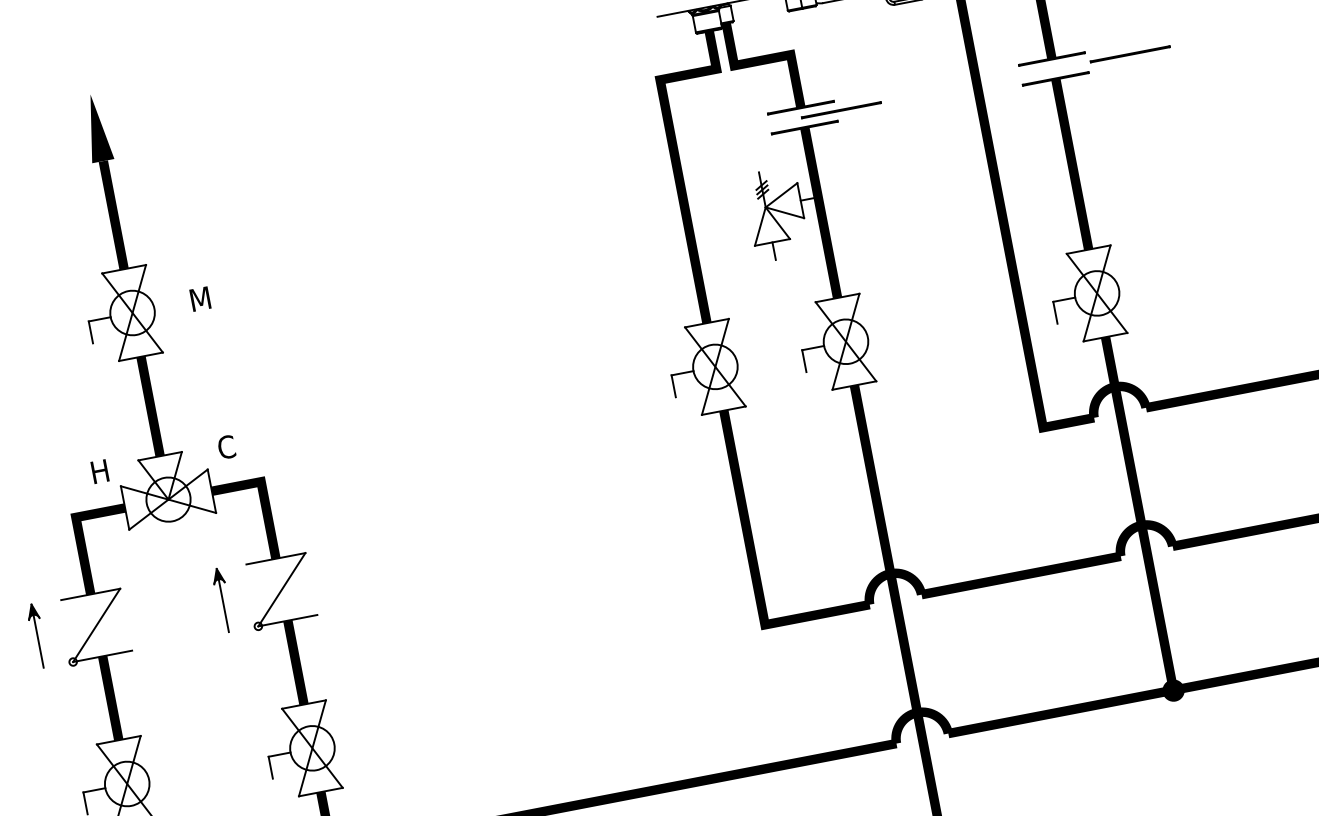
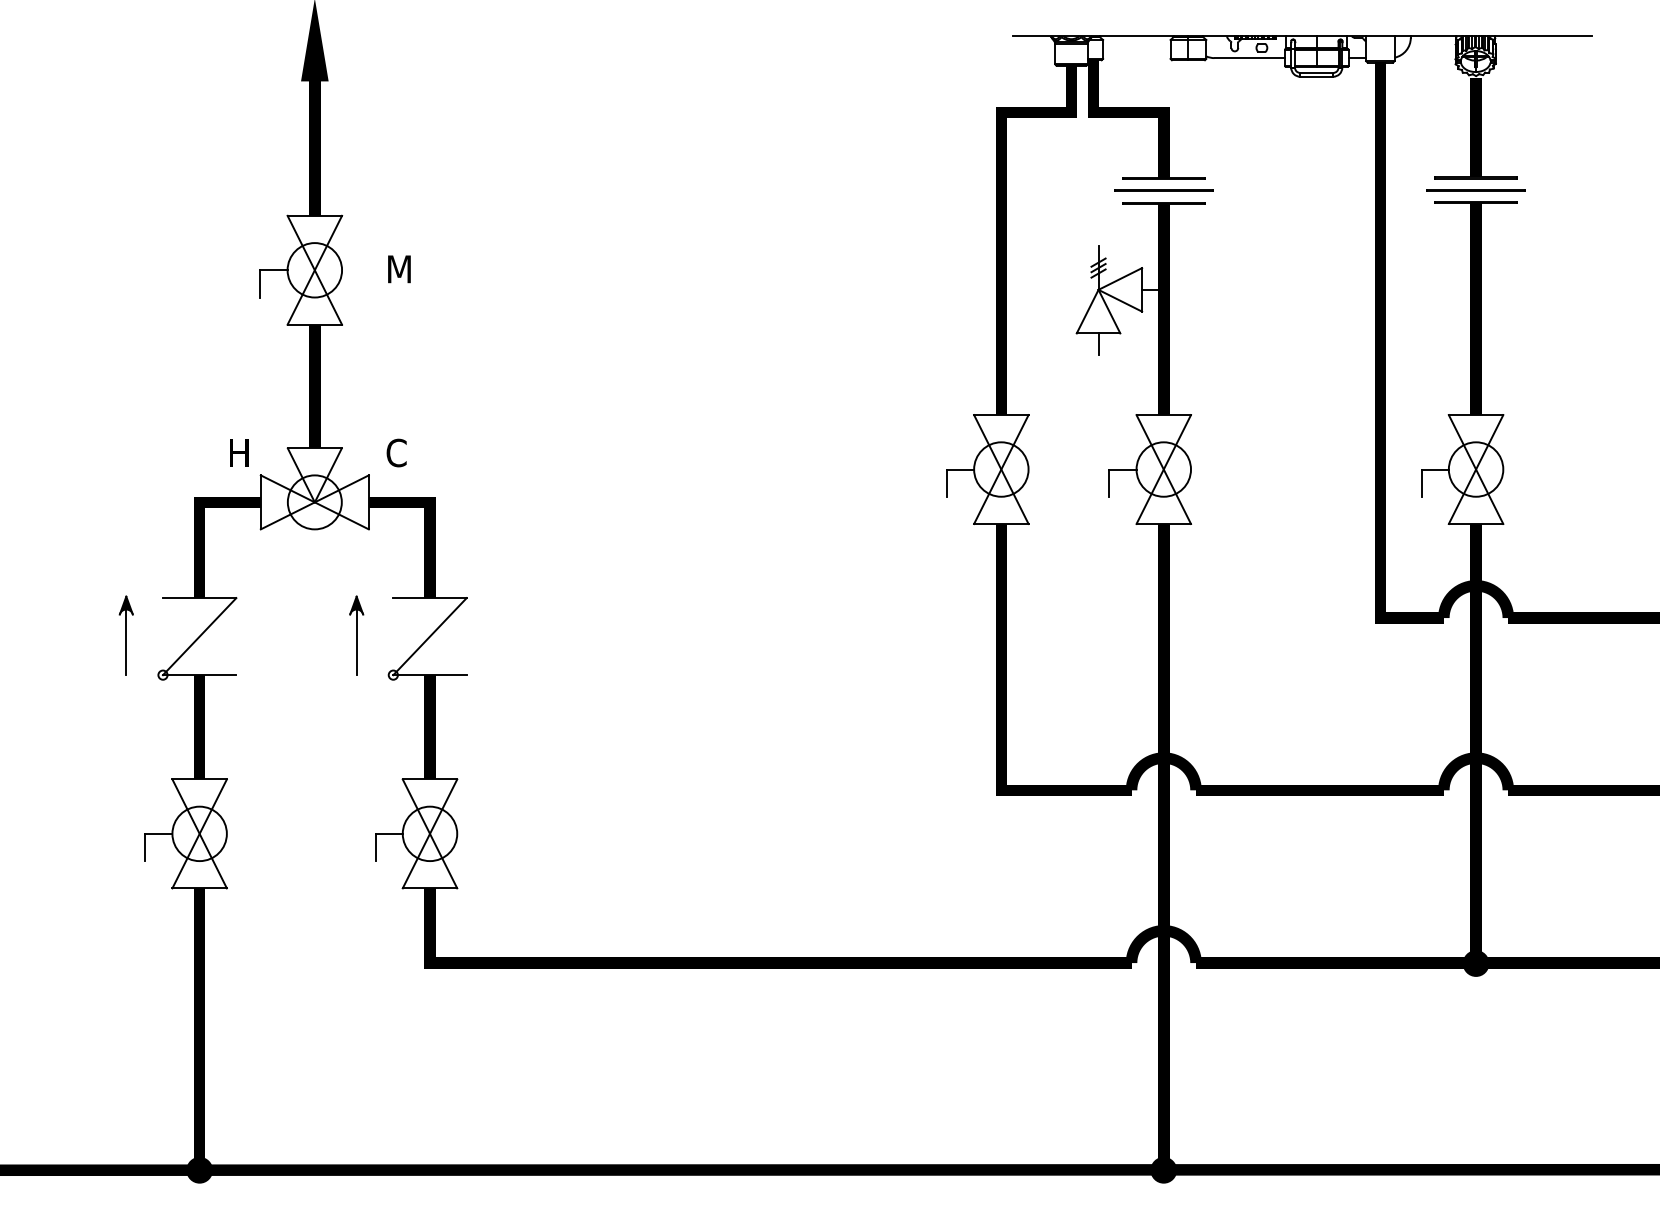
line: (1129, 54) -> (1475, 190), moved
line: (841, 110) -> (1163, 190), moved

